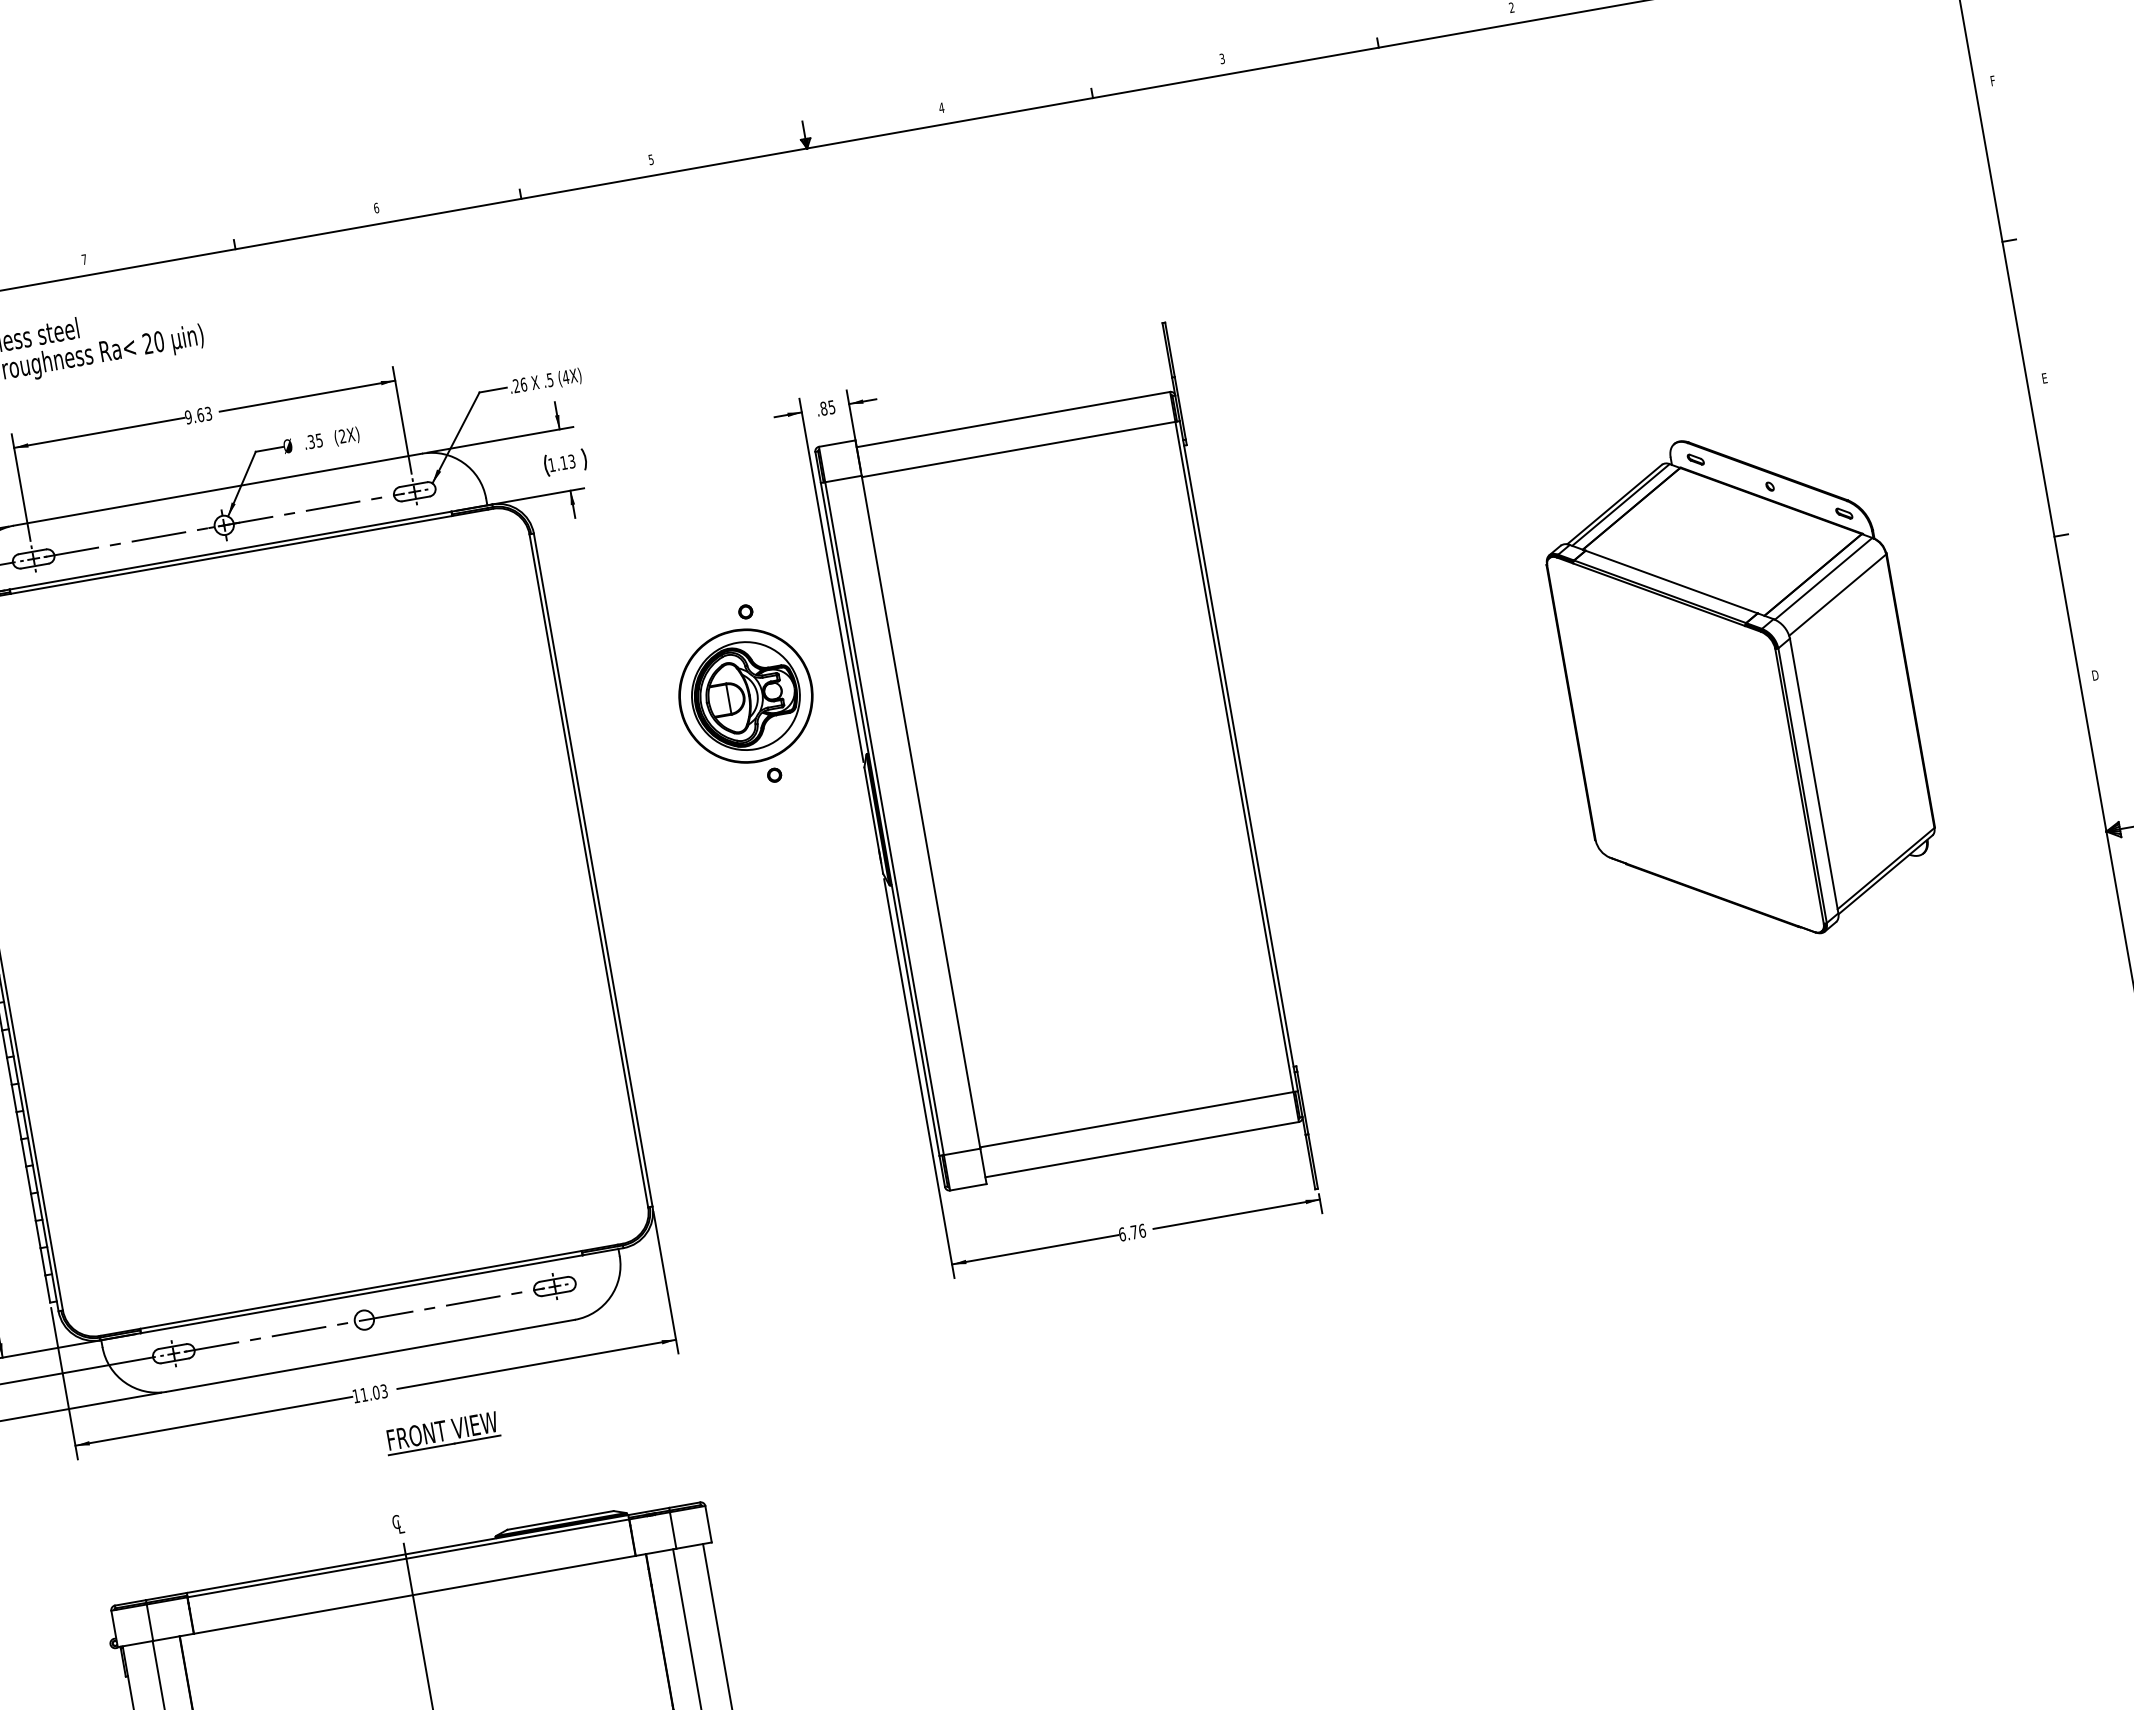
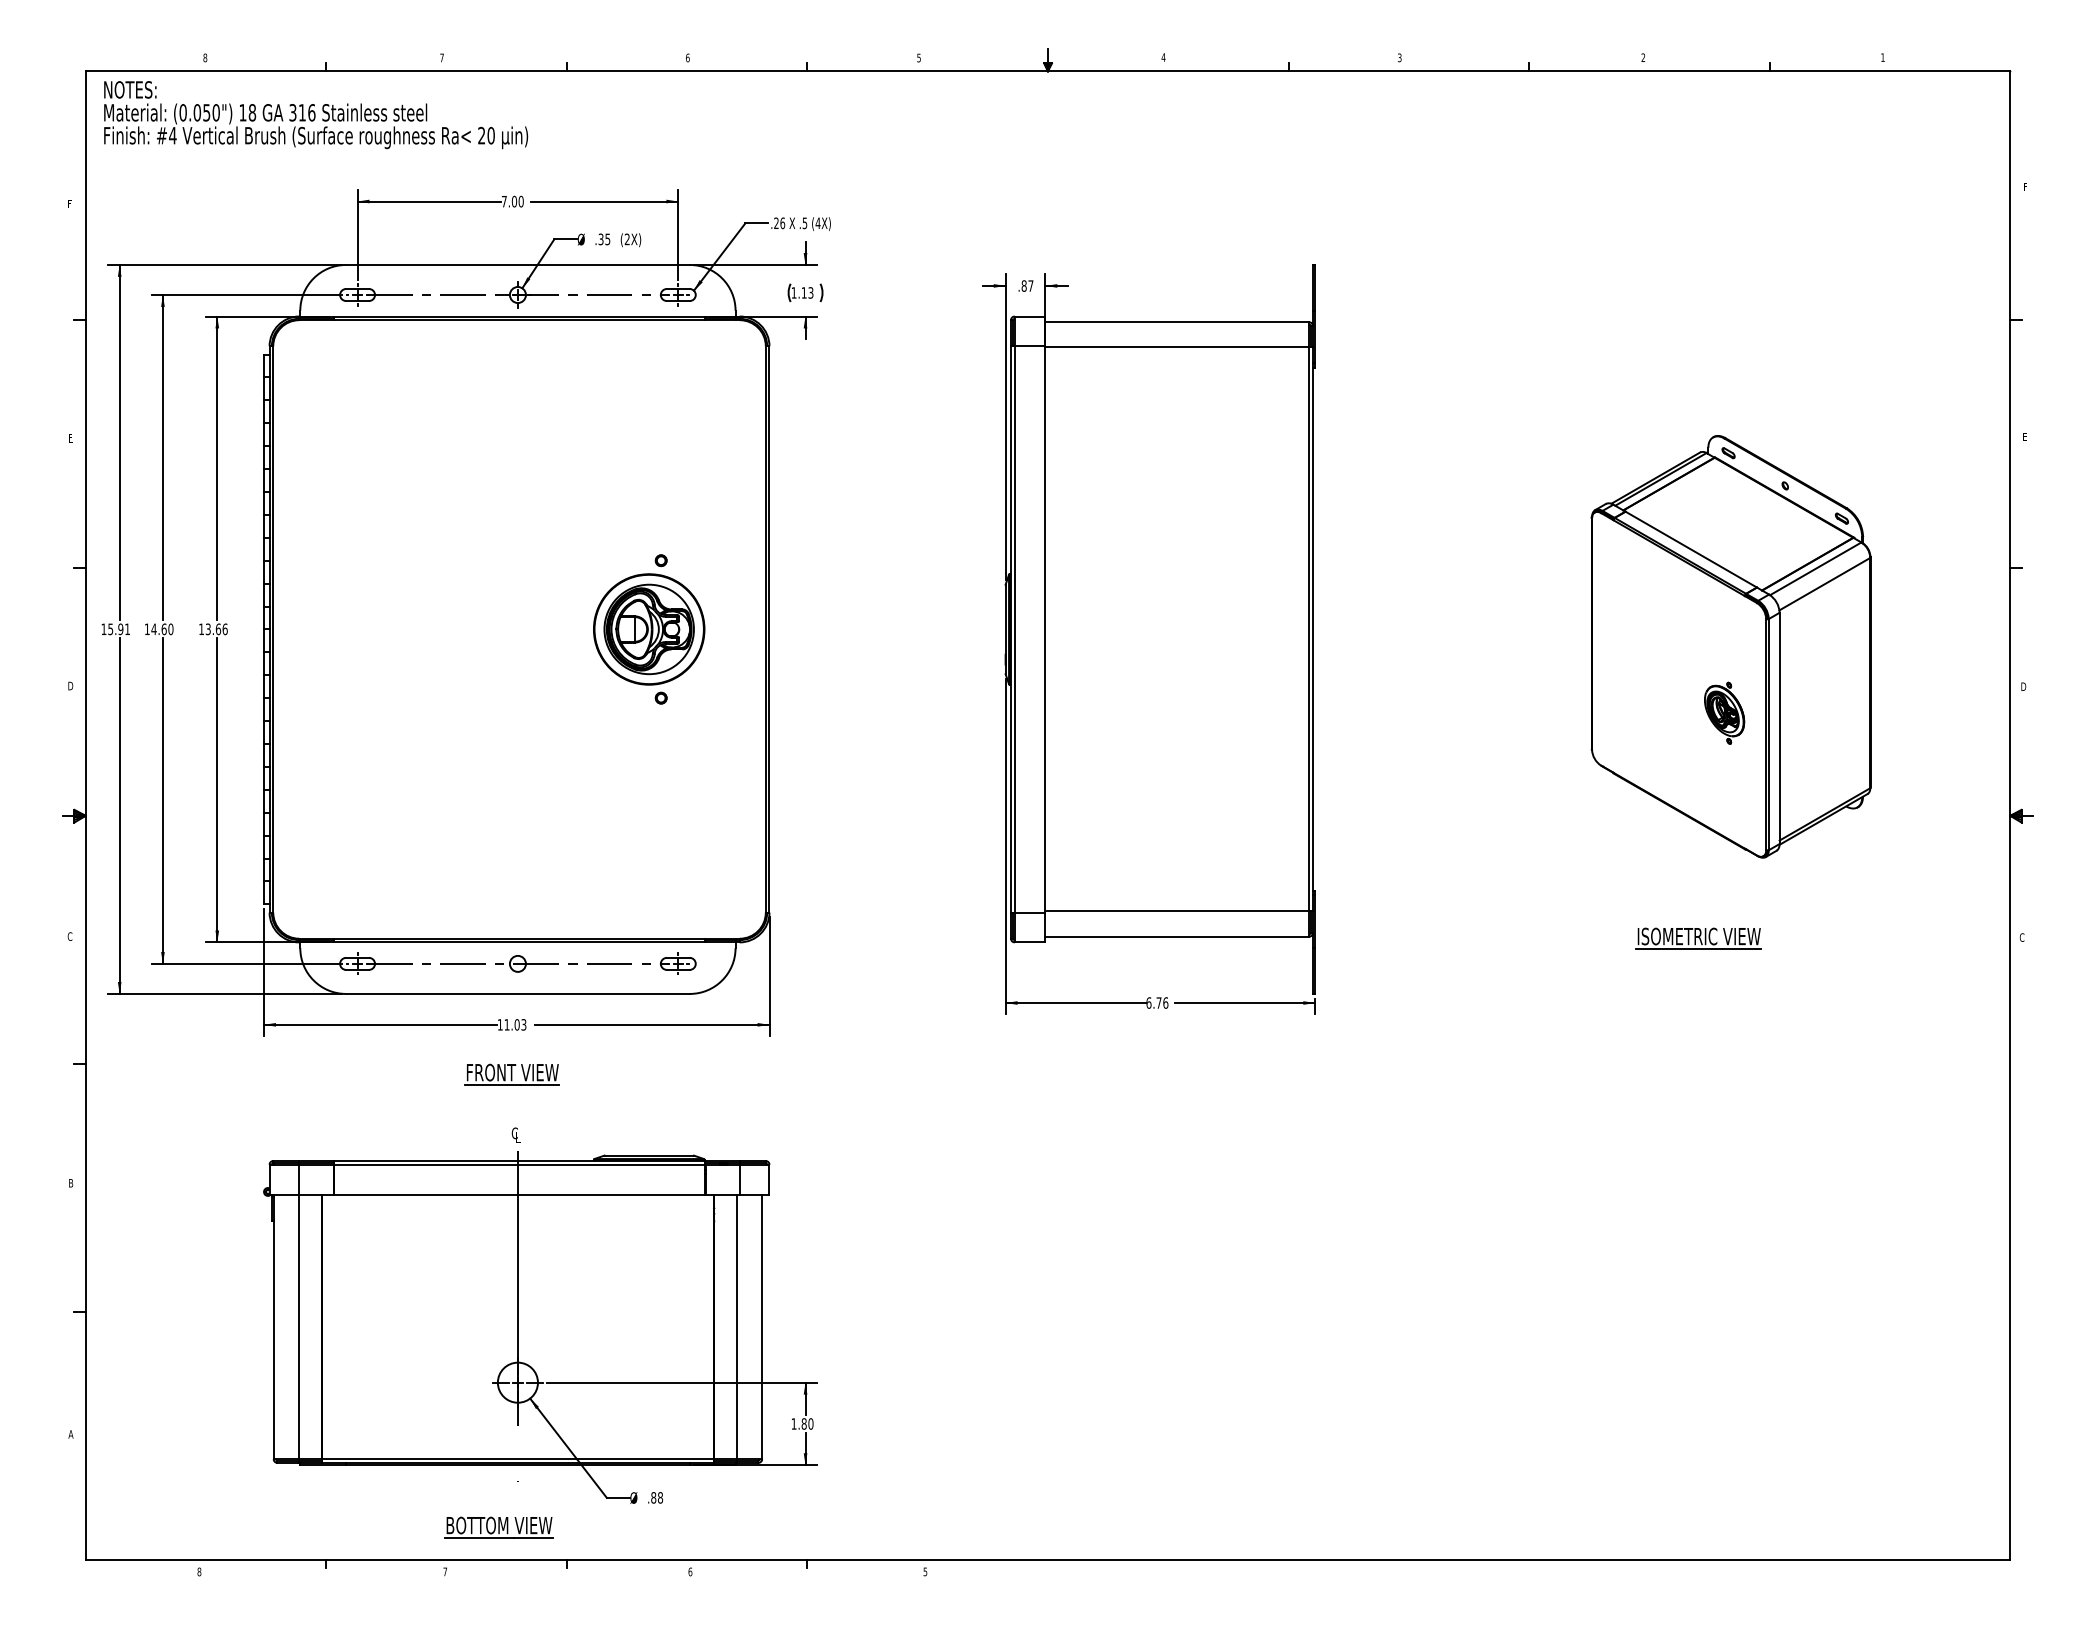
text: (831, 406) -> (1030, 285), .85 -> .87
text: (198, 415) -> (512, 201), 9.63 -> 7.00
part: (746, 696) -> (649, 629), moved
part: (1745, 768) -> (1724, 712), added
part: (1761, 1042) -> (1698, 938), added
part: (441, 1433) -> (511, 1074), moved

